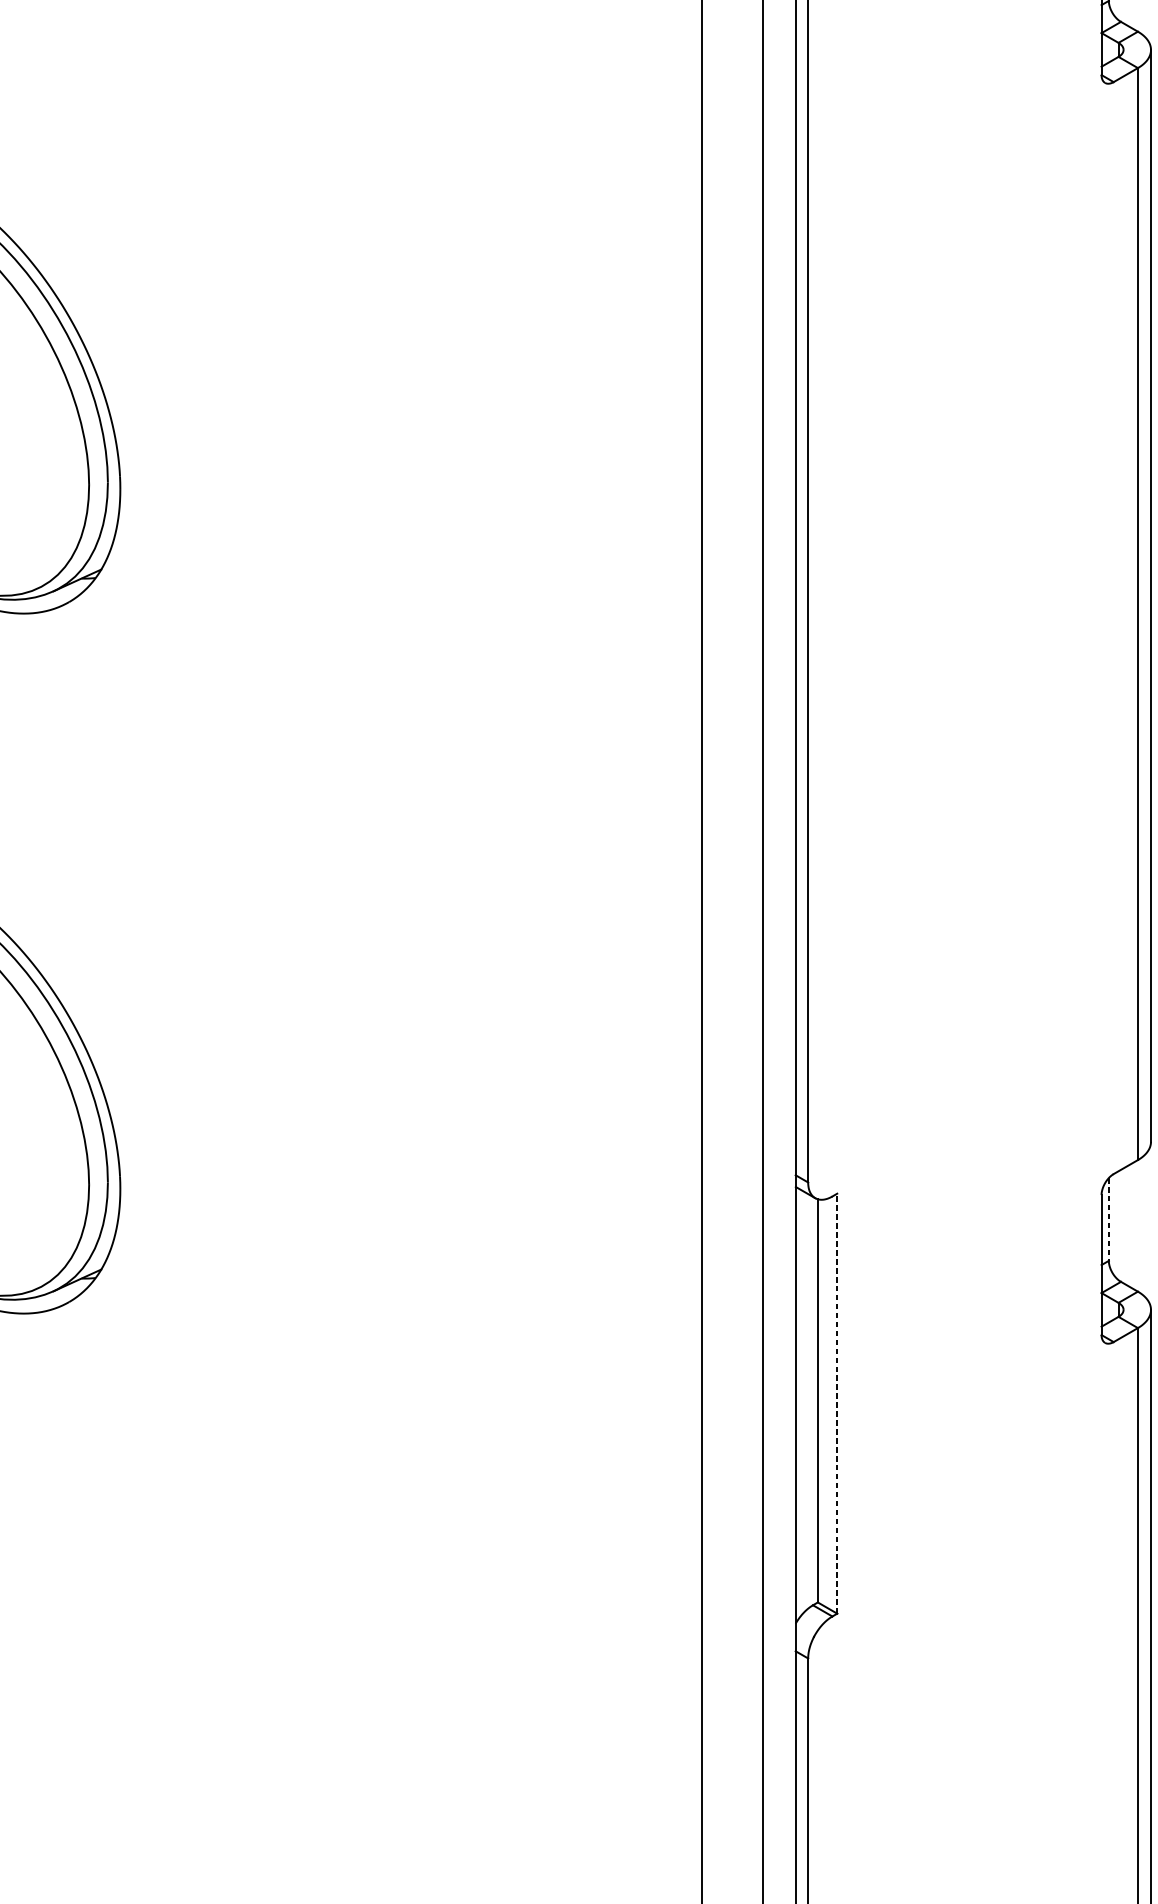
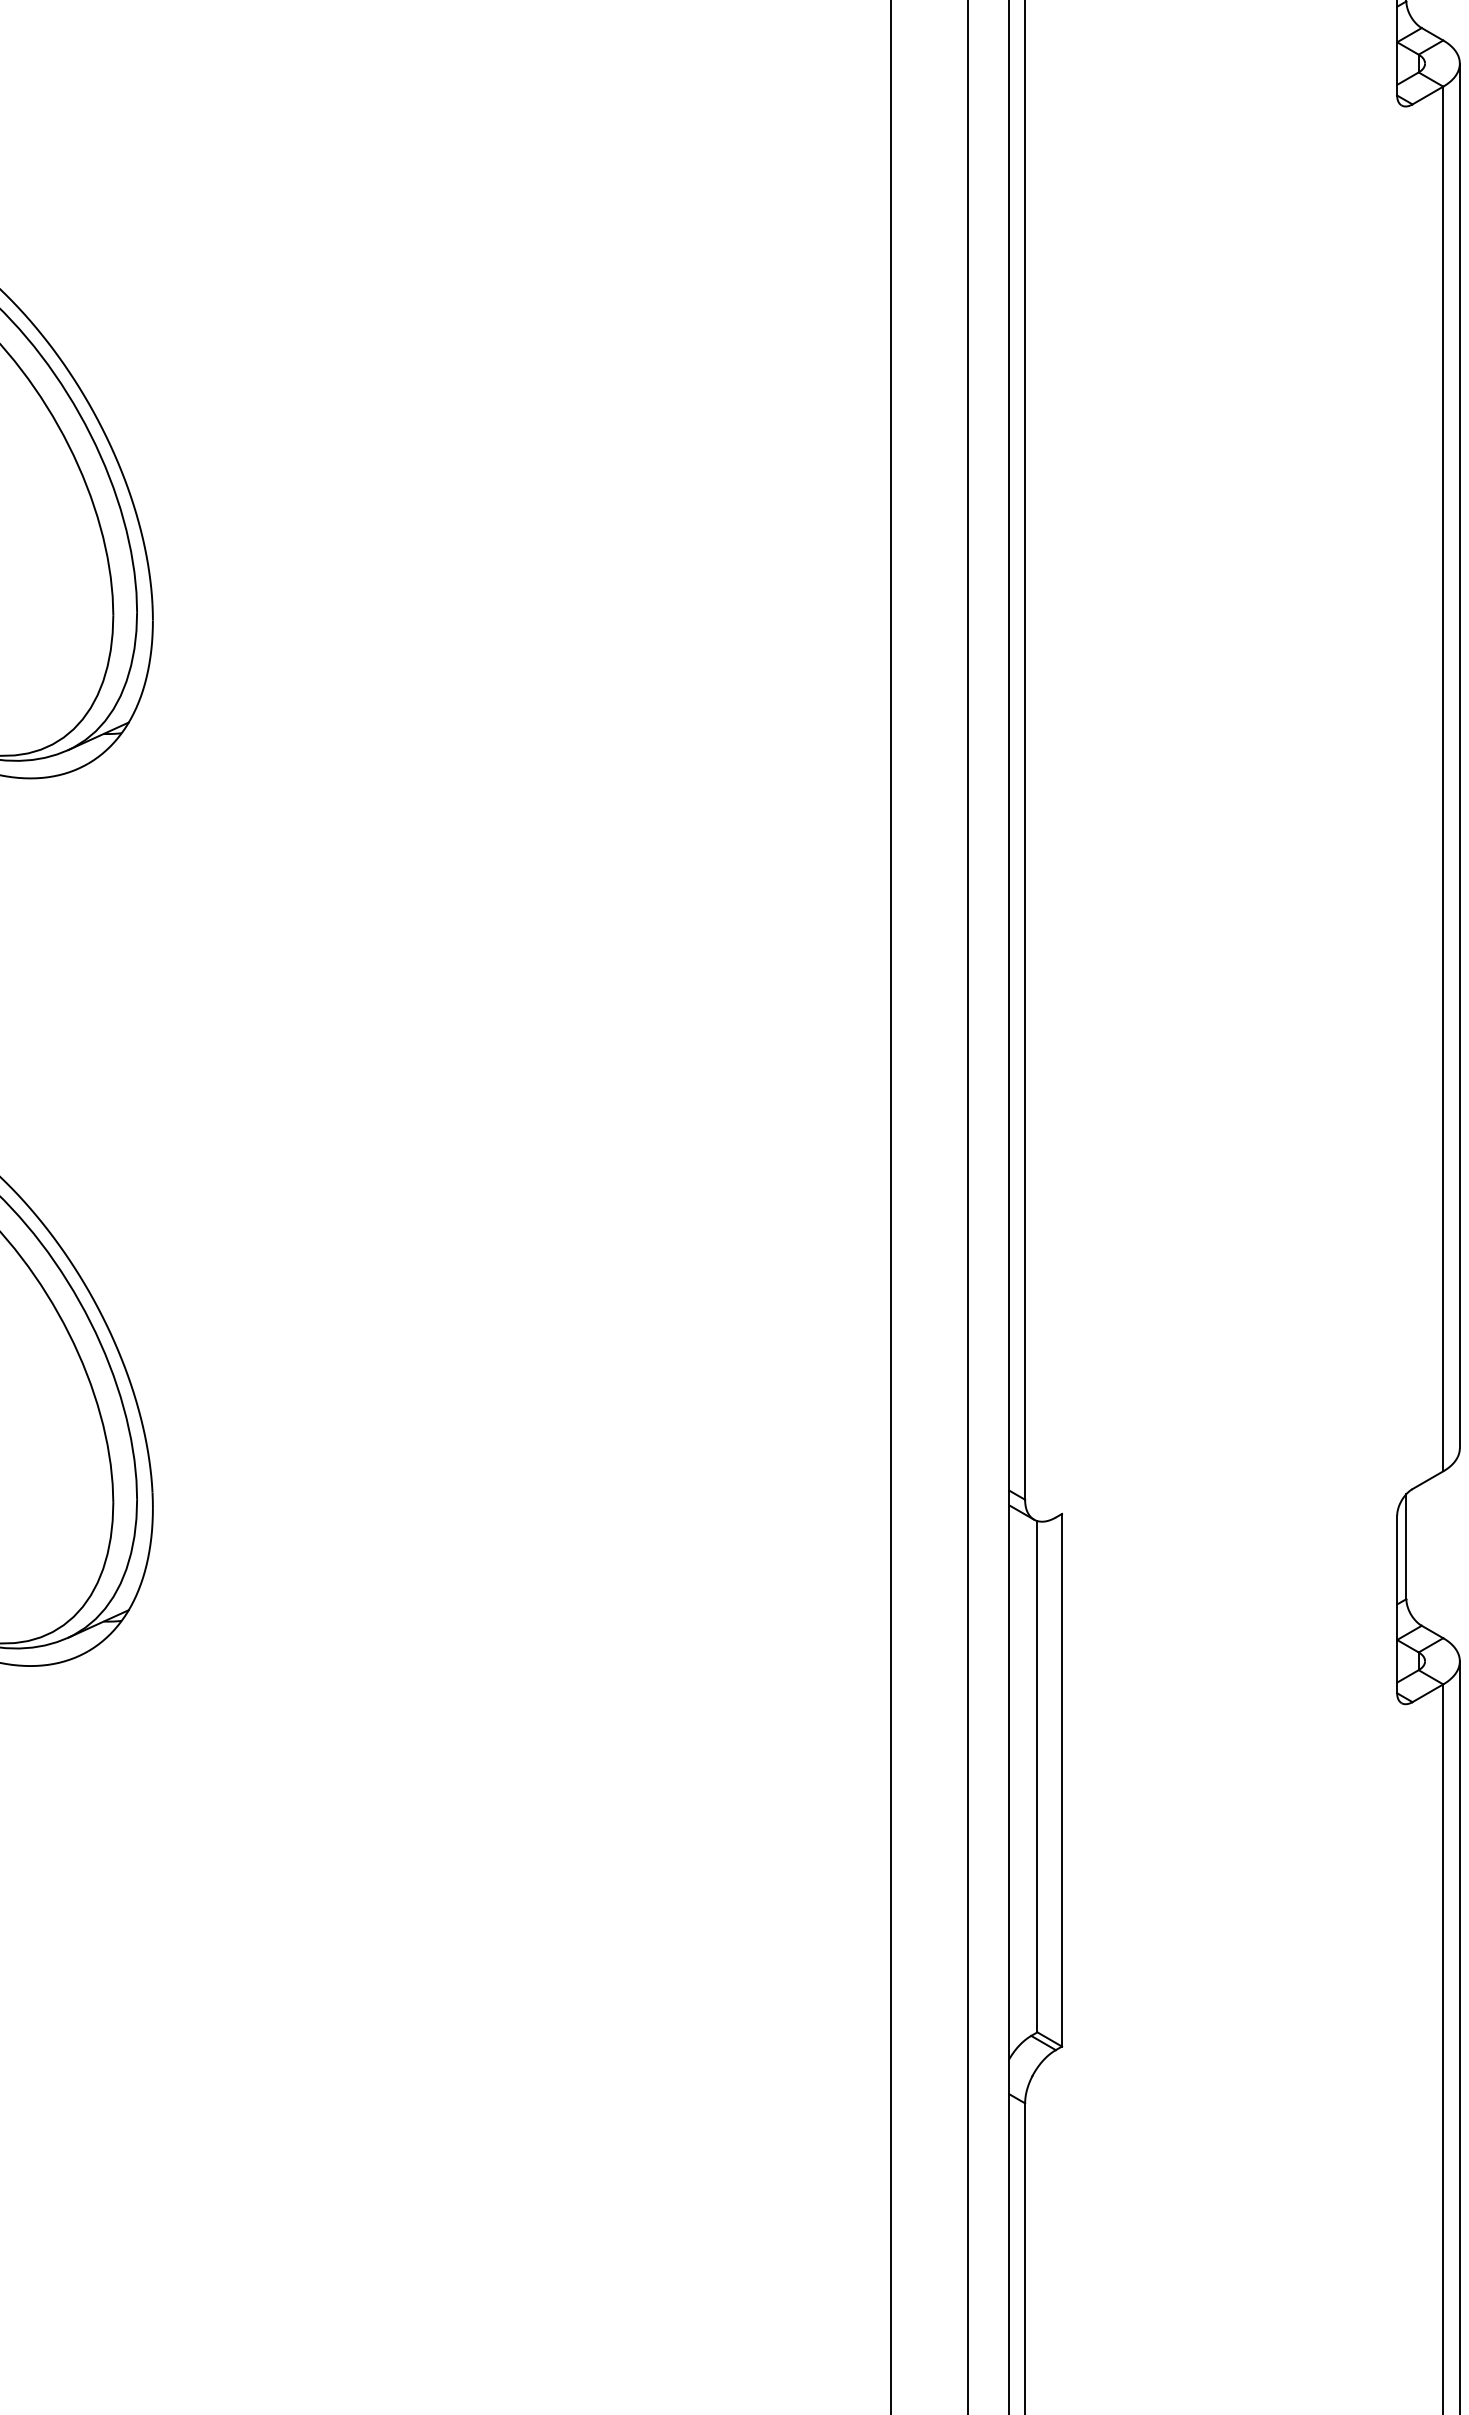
line: (1108, 1219) -> (1406, 1546), dashed -> solid
line: (836, 1403) -> (1061, 1779), dashed -> solid

